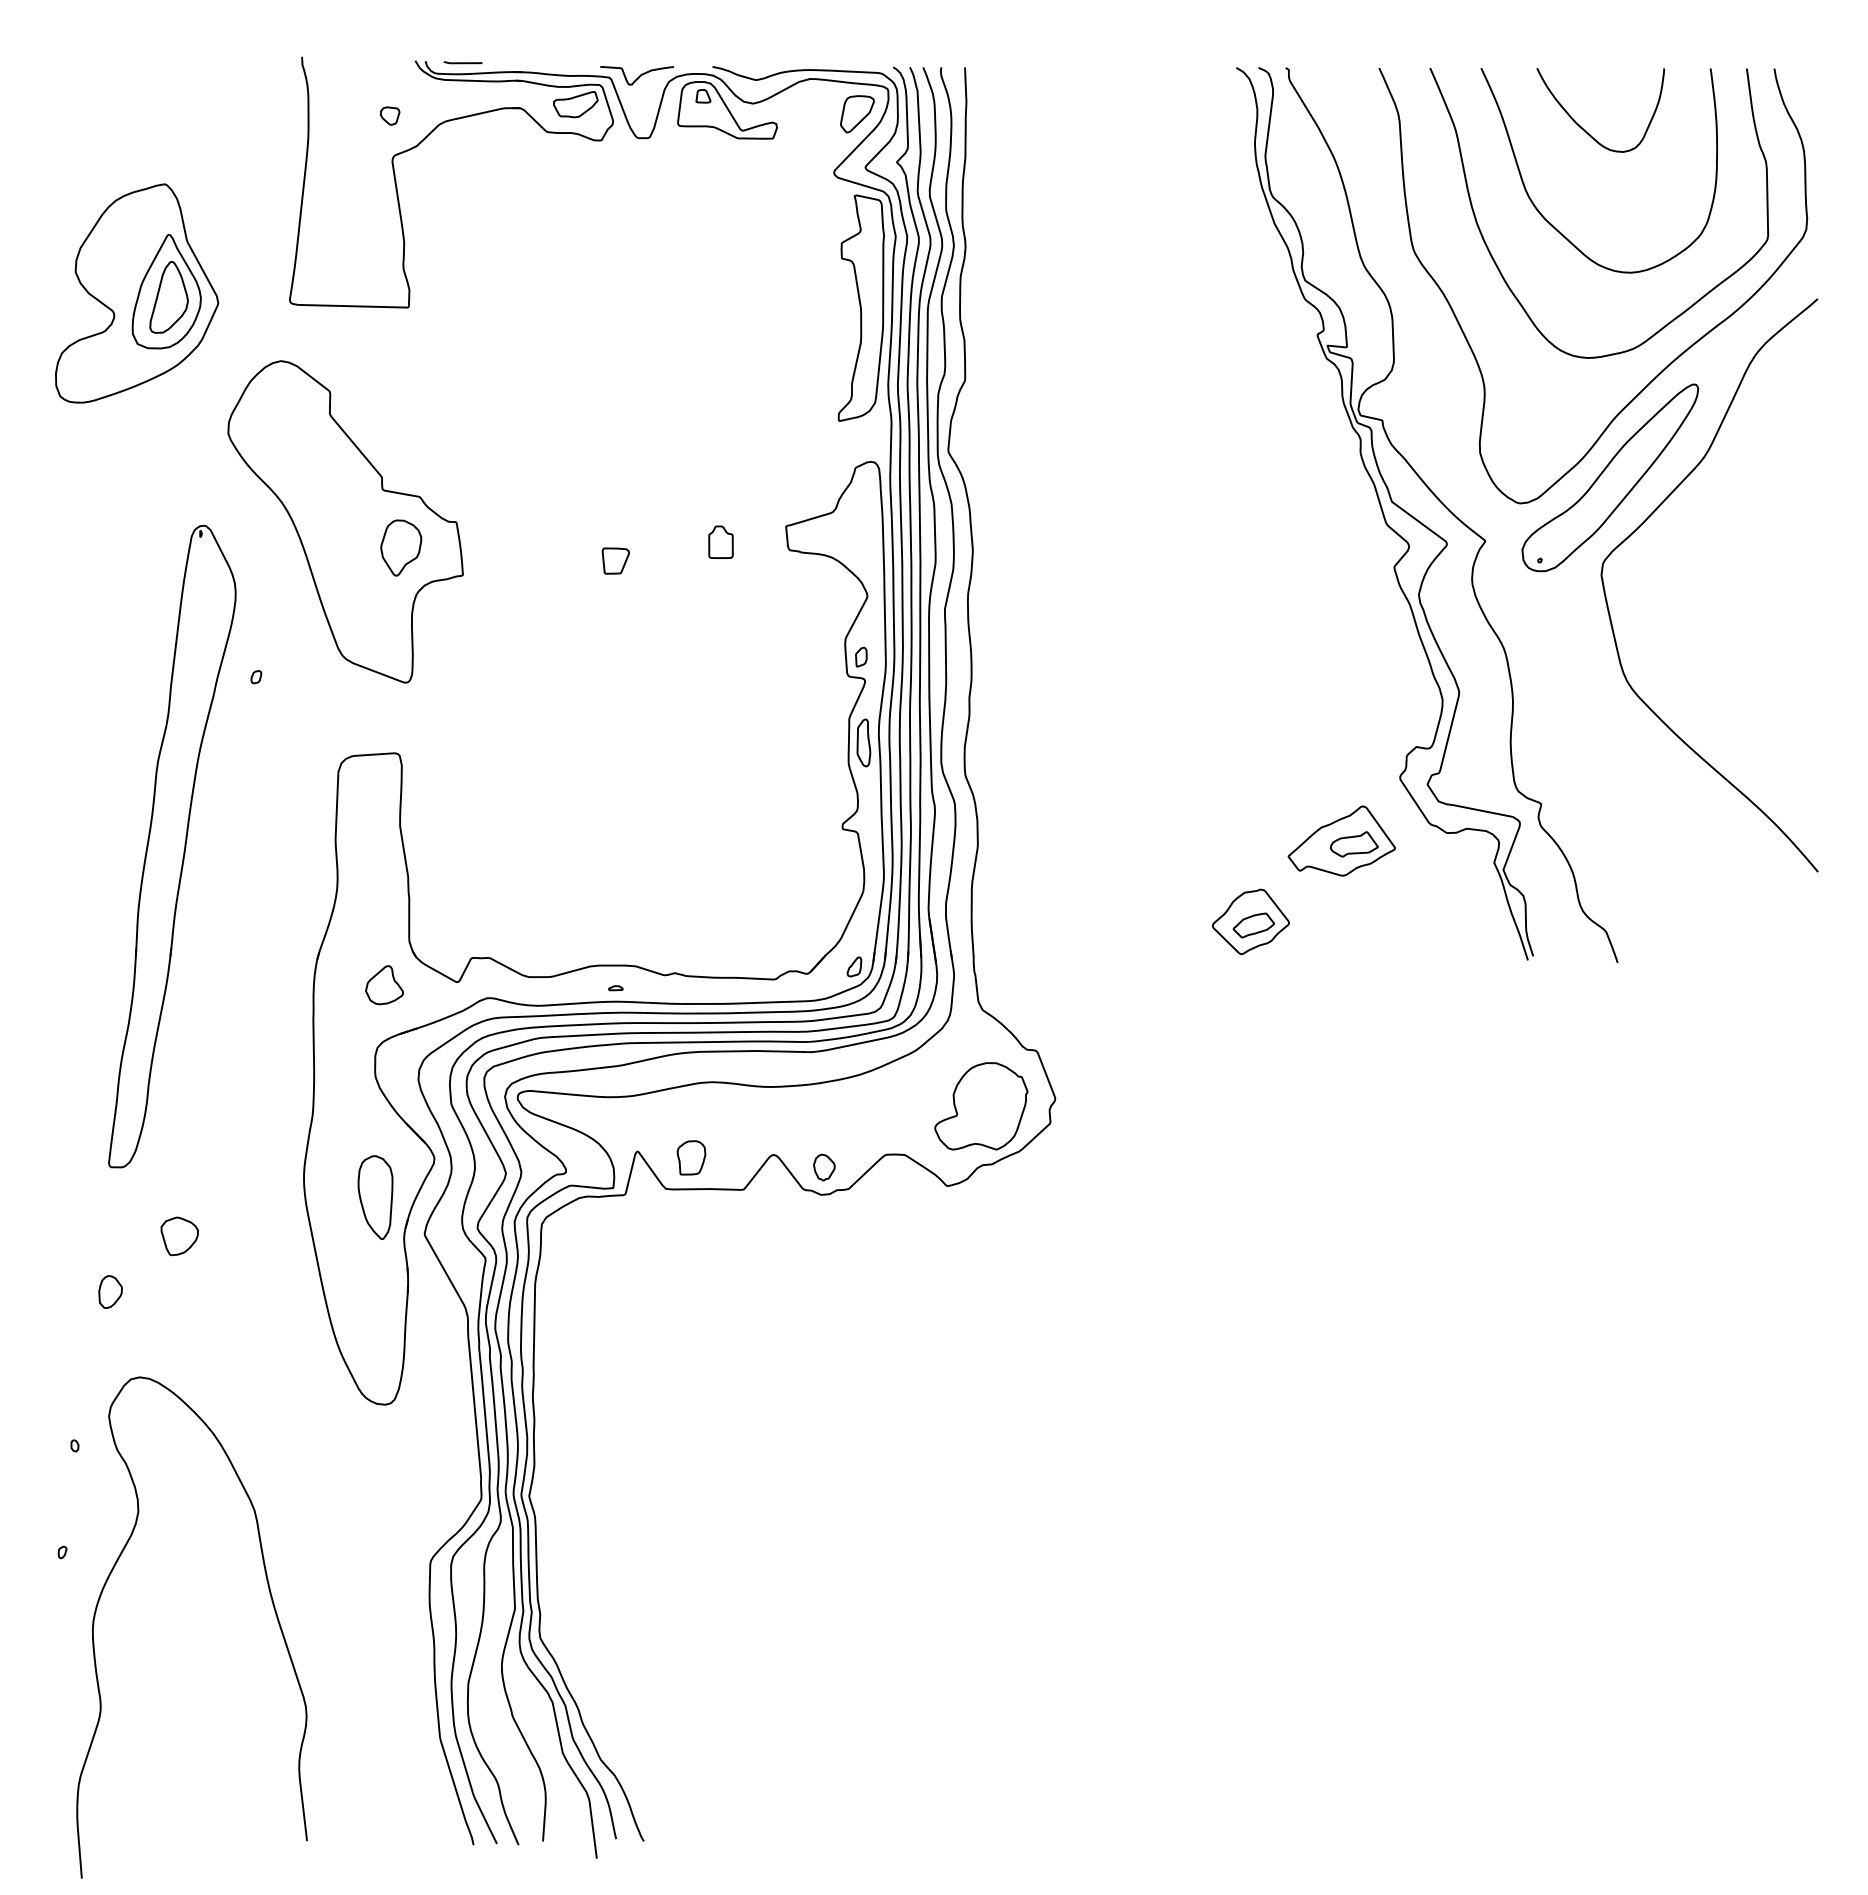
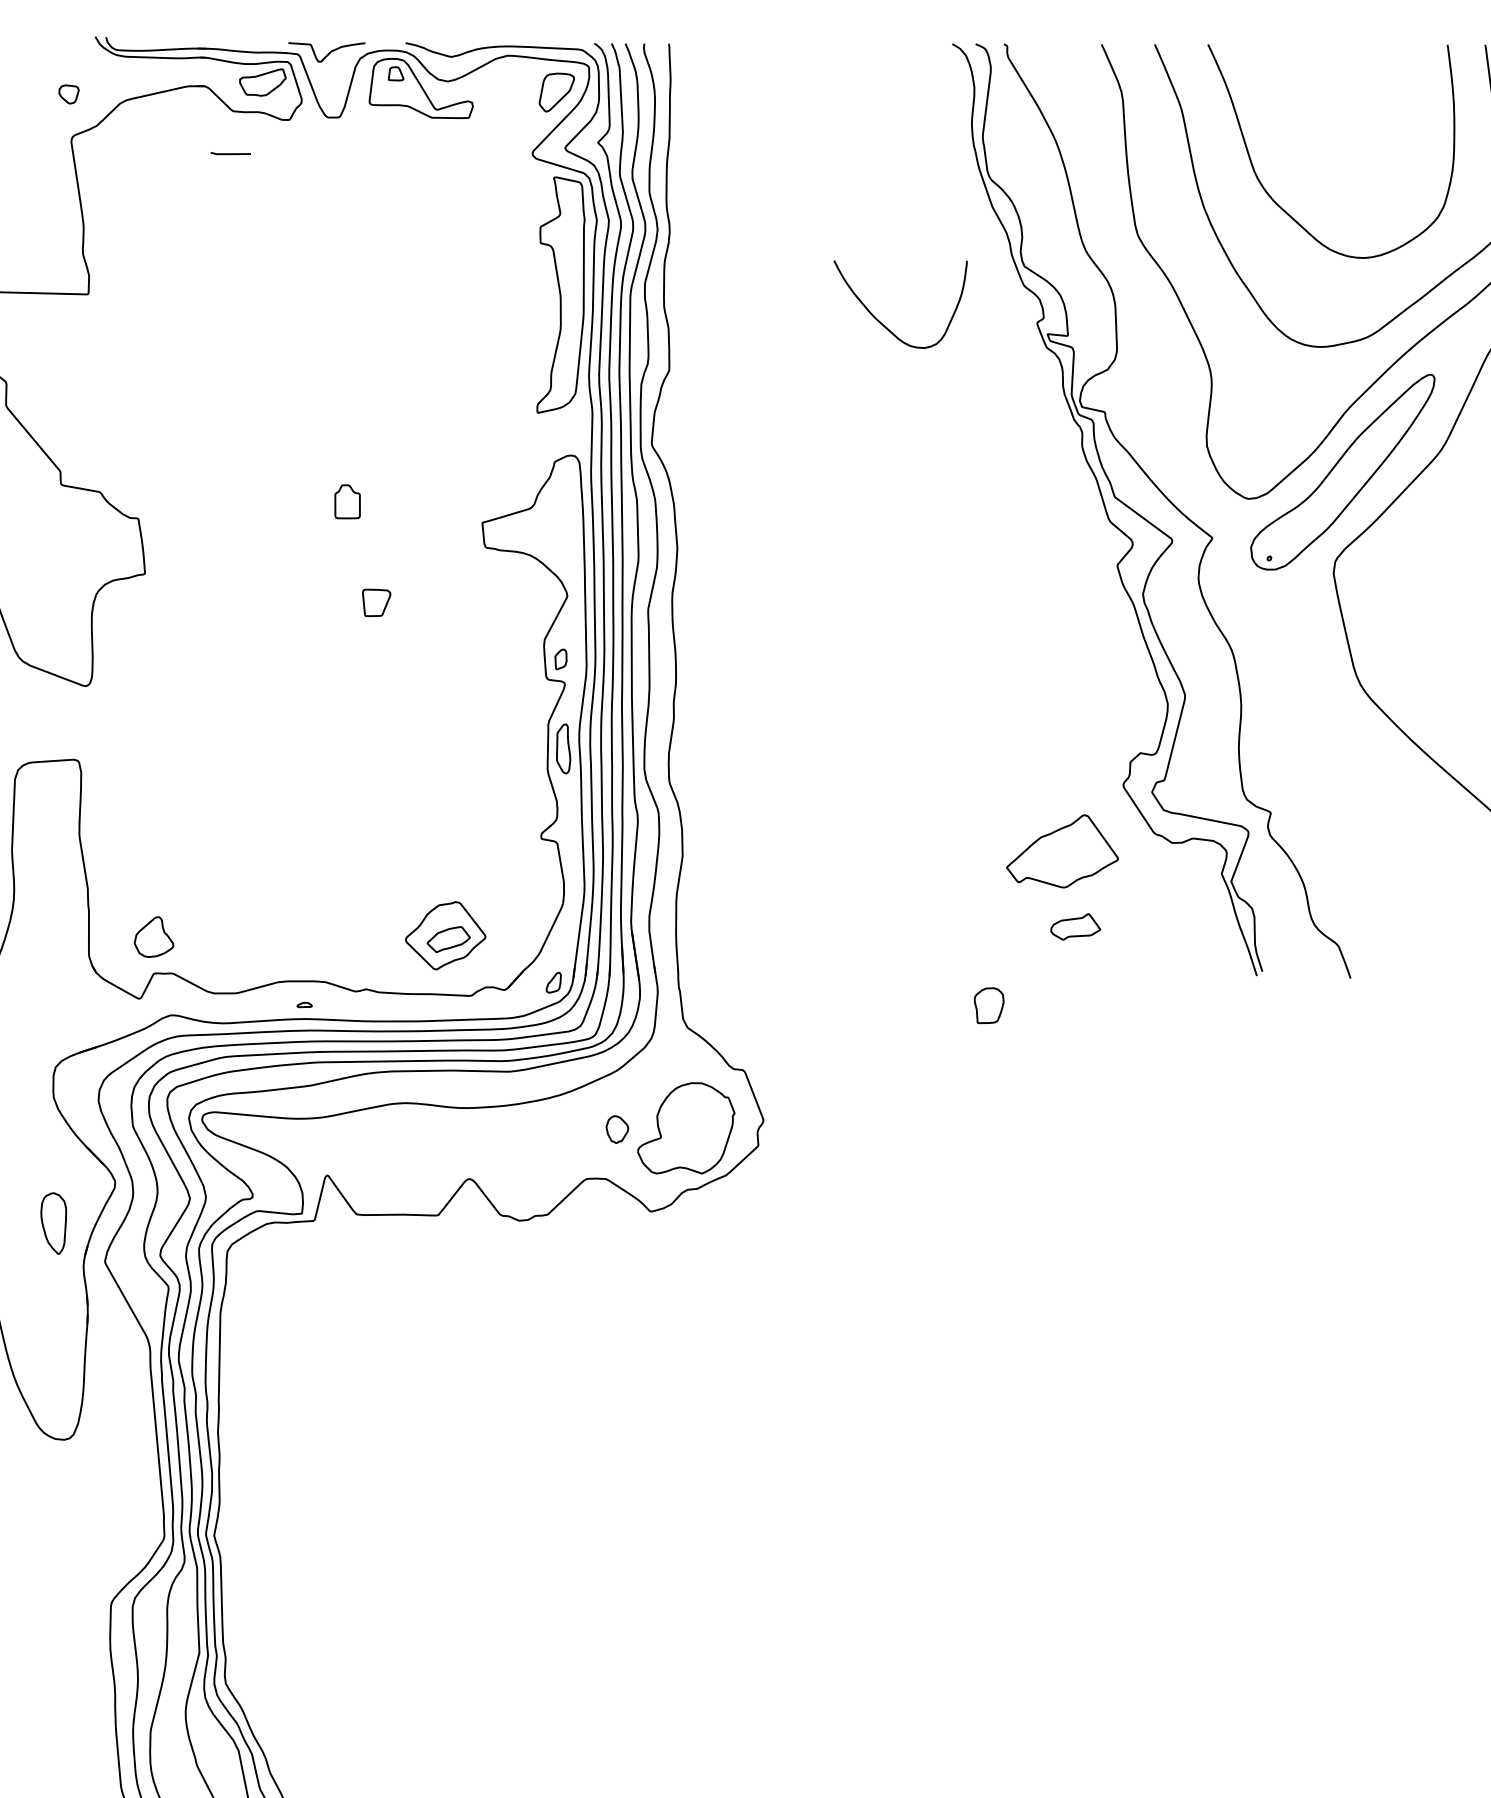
line: (462, 62) -> (230, 153), moved
curve: (1587, 131) -> (886, 326), moved
part: (720, 541) -> (347, 501), moved
part: (401, 547) -> (80, 544), removed
part: (615, 560) -> (376, 602), moved
part: (1354, 844) -> (1075, 926), moved
part: (1250, 921) -> (445, 935), moved
part: (384, 985) -> (153, 937), moved
part: (691, 1157) -> (989, 1005), moved
part: (824, 1167) -> (617, 1129), moved
part: (375, 1197) -> (53, 1223), size x0.7

